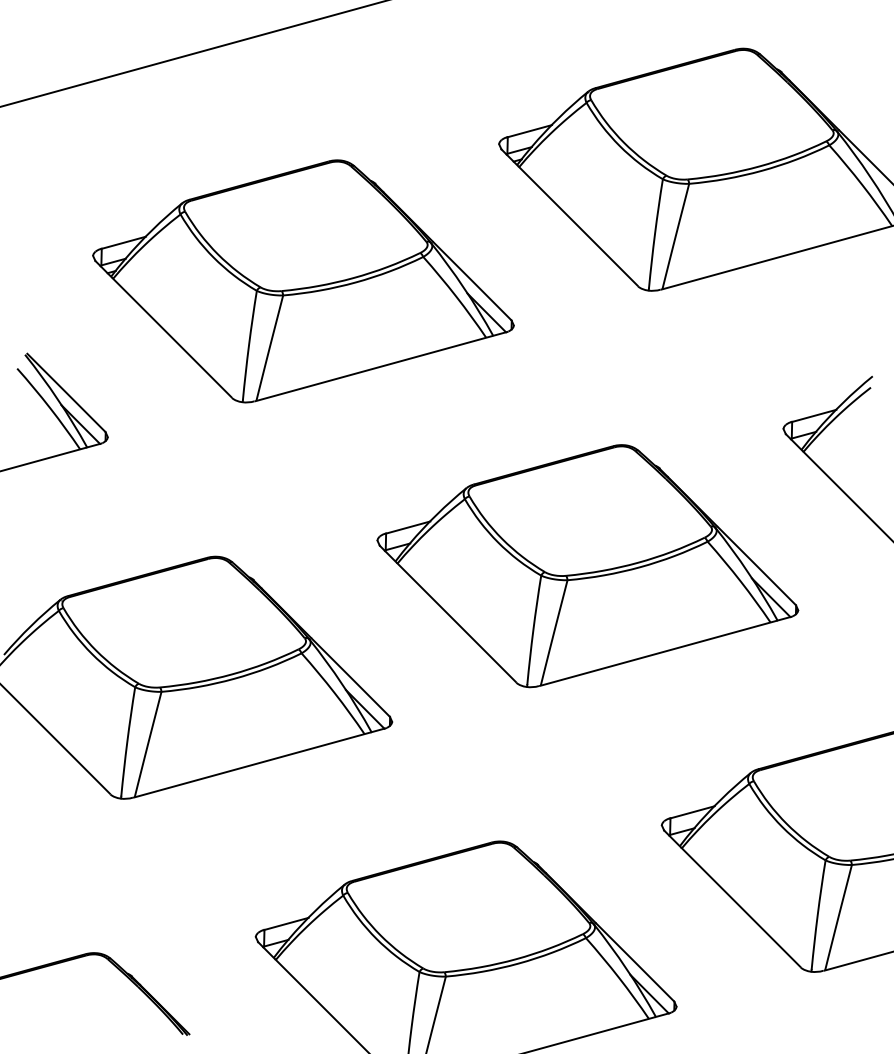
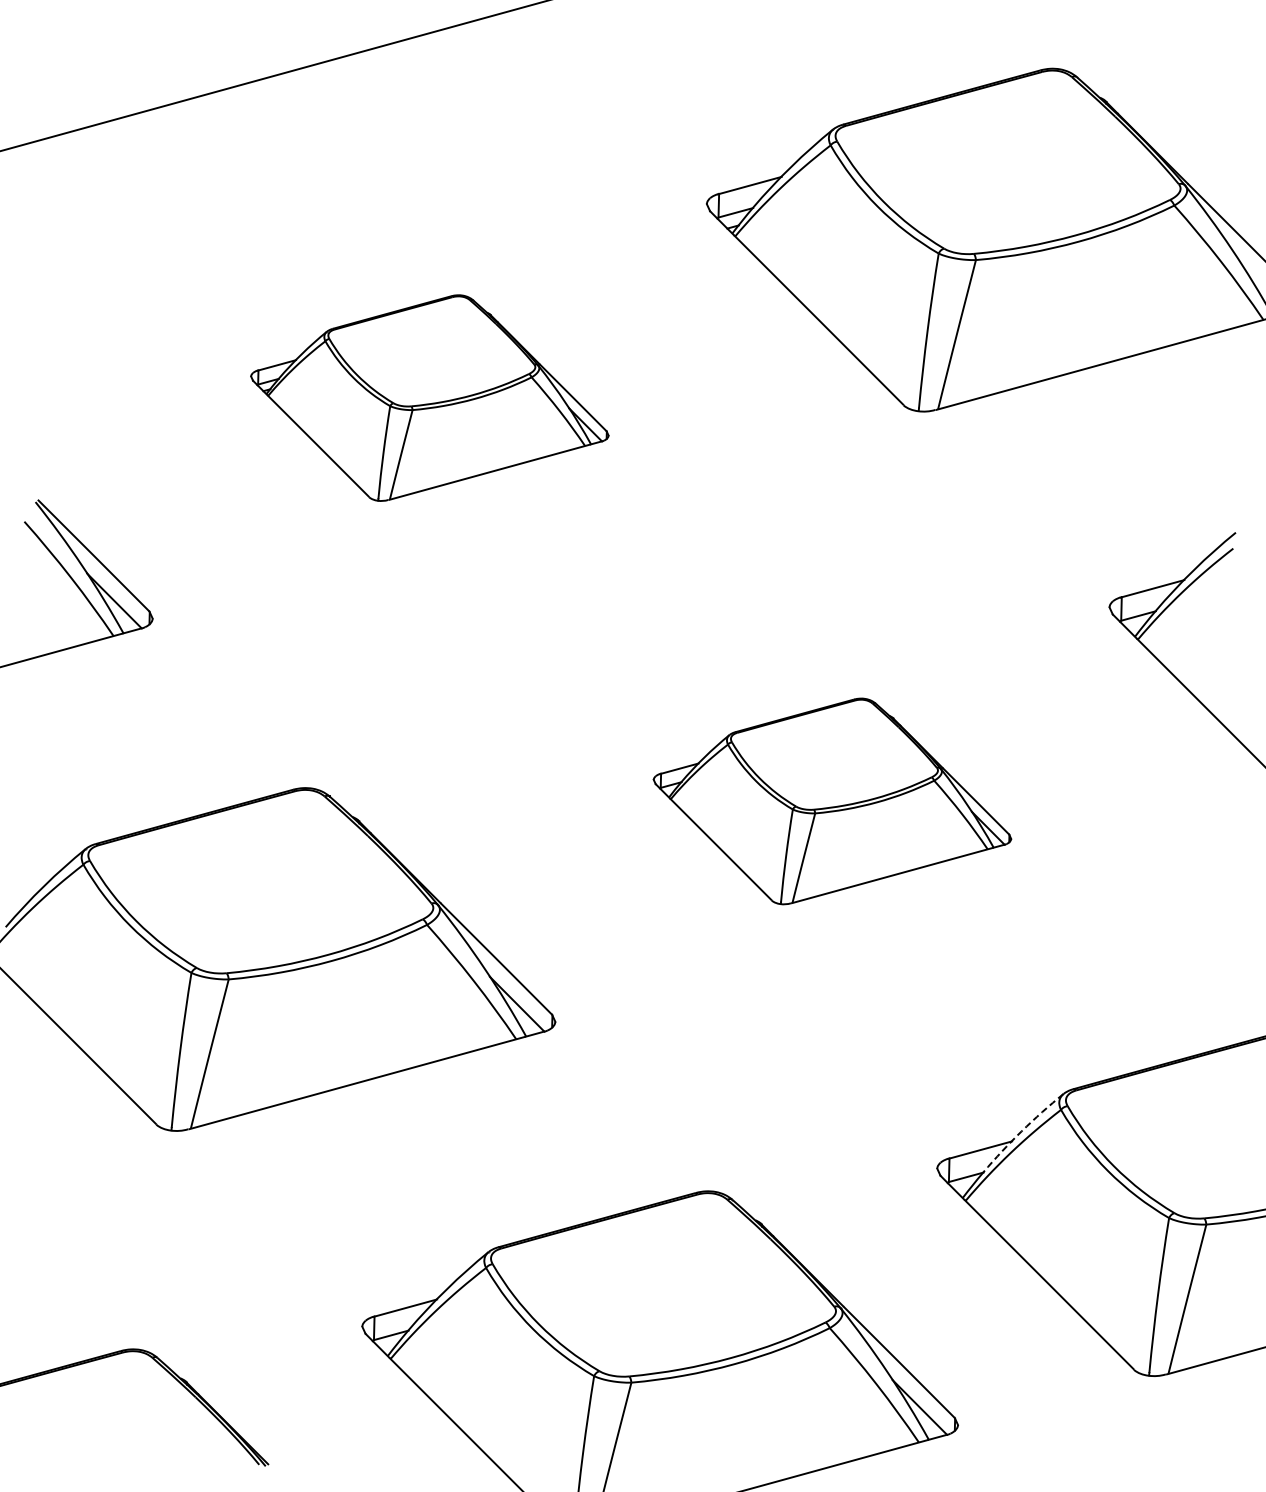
part: (303, 280) -> (429, 397), size x0.6
part: (587, 566) -> (832, 801), size x0.6
arc: (721, 799) -> (1021, 1131), solid -> dashed

